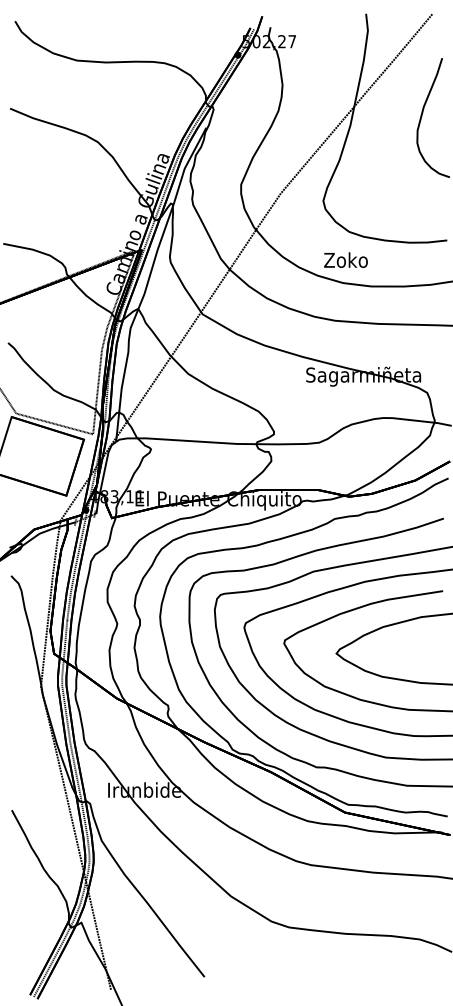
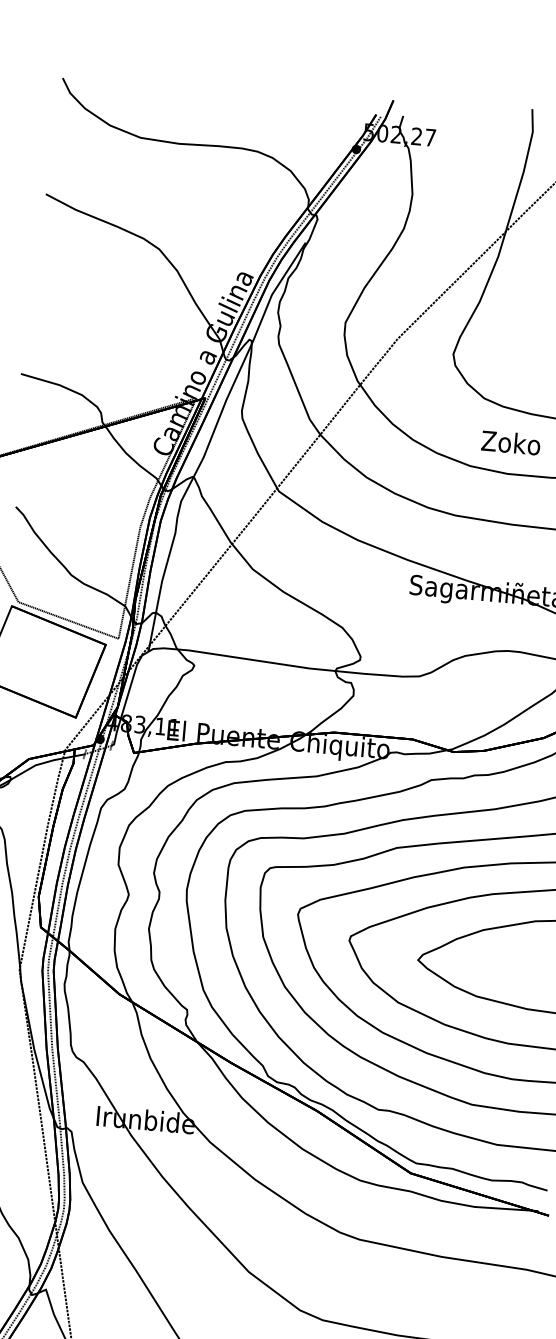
text: (345, 259) -> (510, 441), moved

